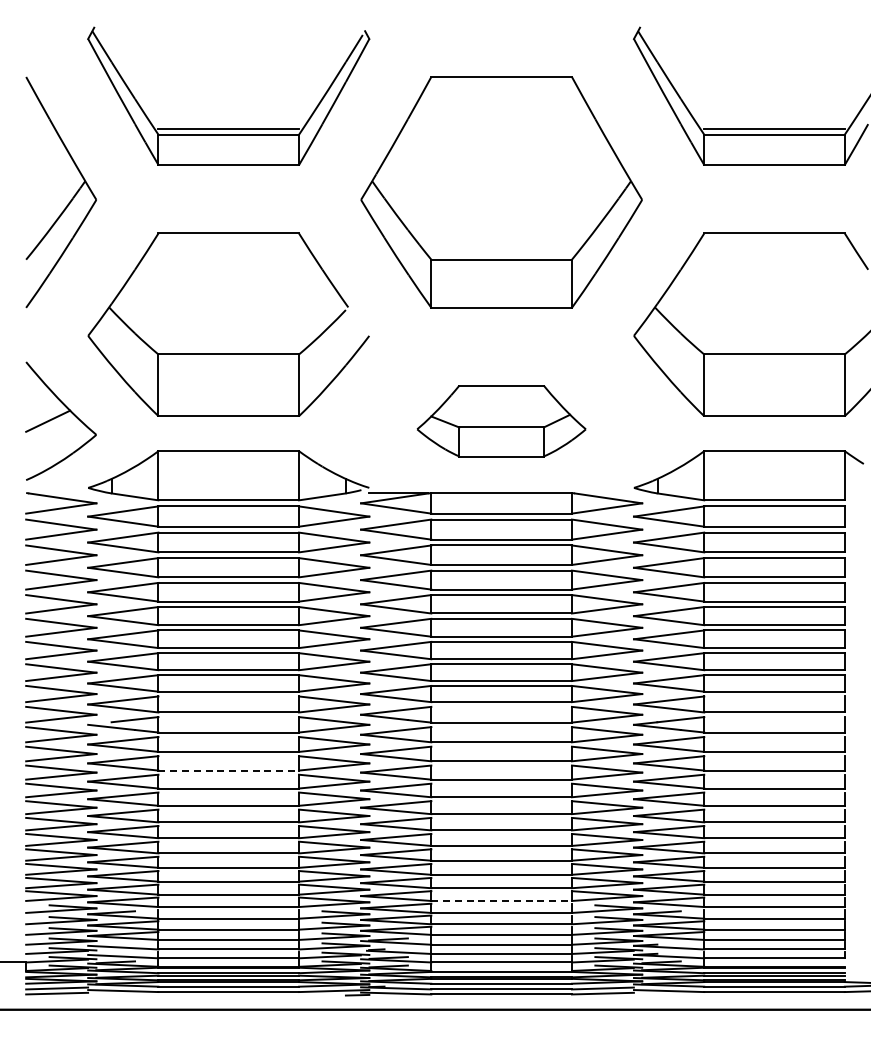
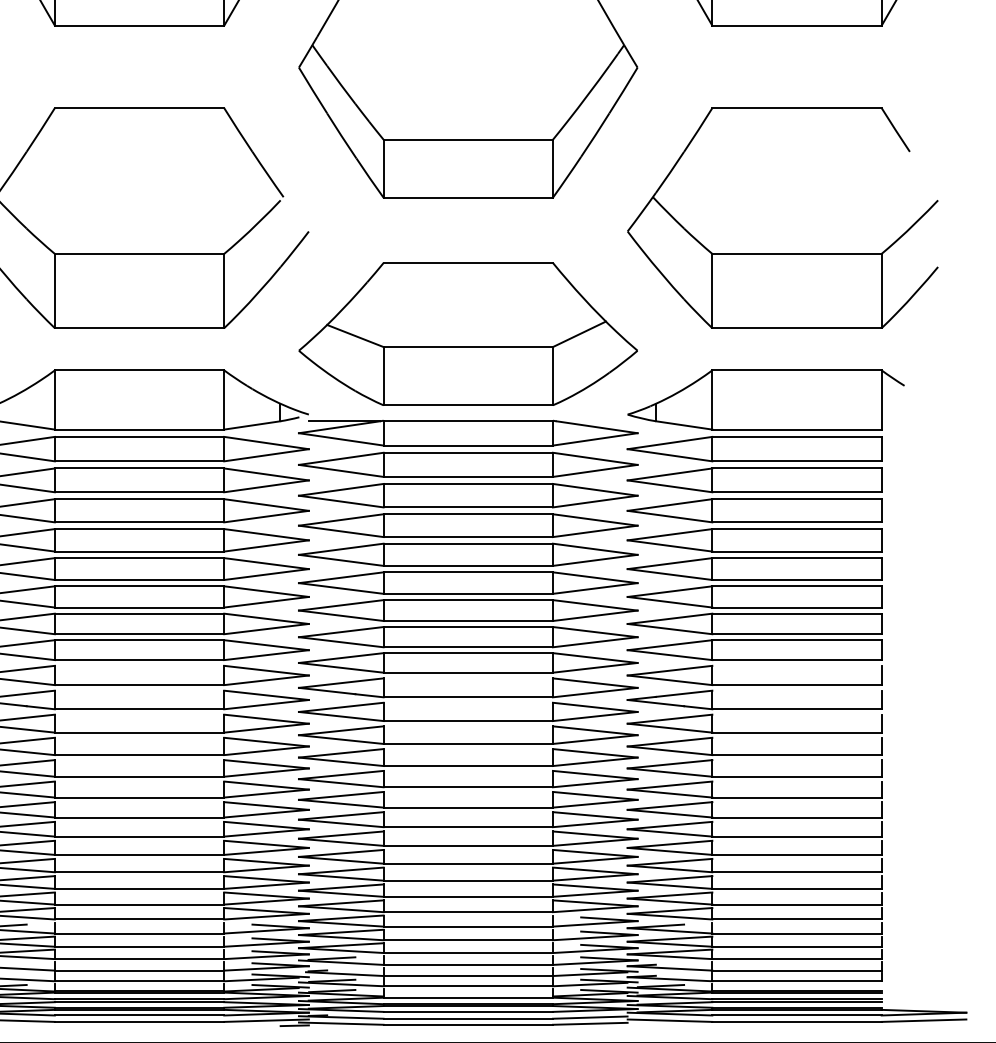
part: (501, 420) -> (468, 333), size x1.67
line: (229, 770) -> (140, 755), dashed -> solid
line: (502, 900) -> (469, 911), dashed -> solid

